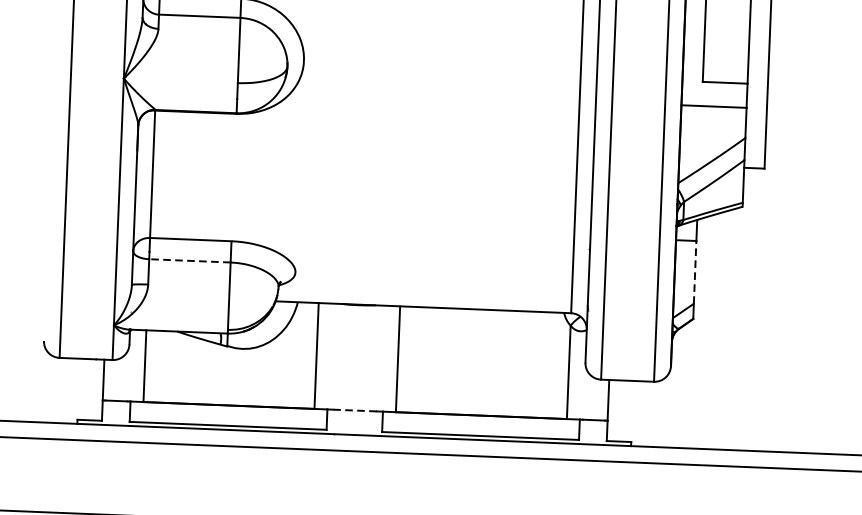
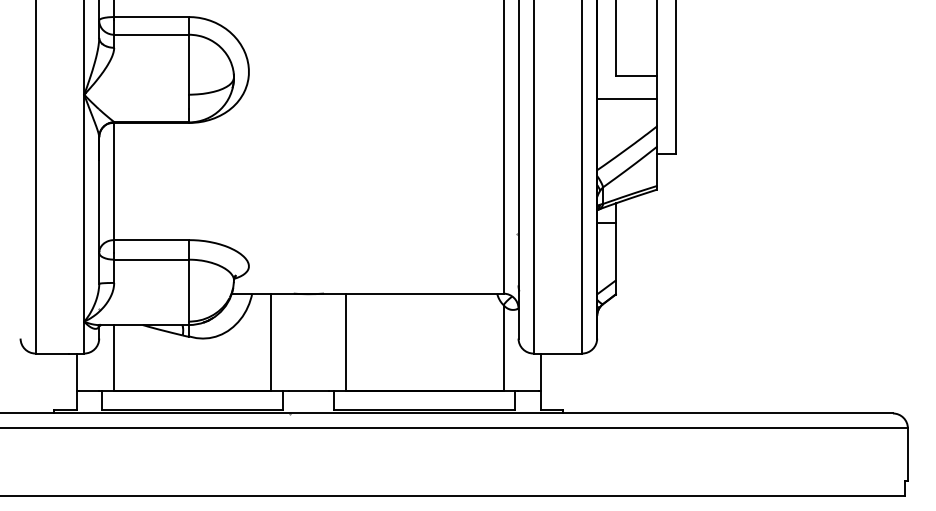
line: (189, 260) -> (151, 259), dashed -> solid
line: (694, 272) -> (615, 251), dashed -> solid
line: (354, 411) -> (308, 391), dashed -> solid

